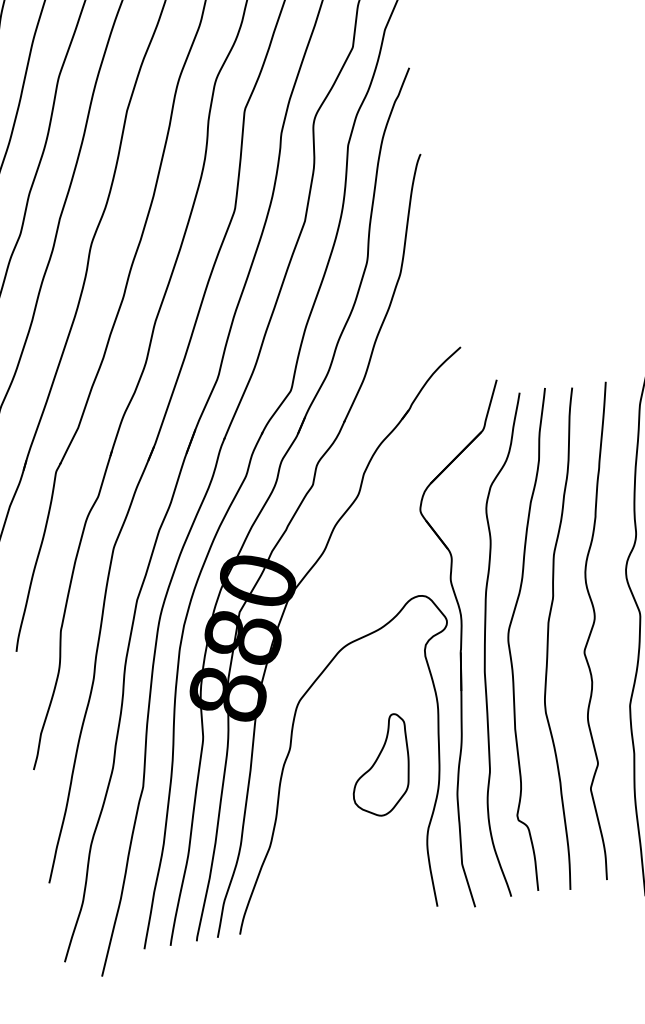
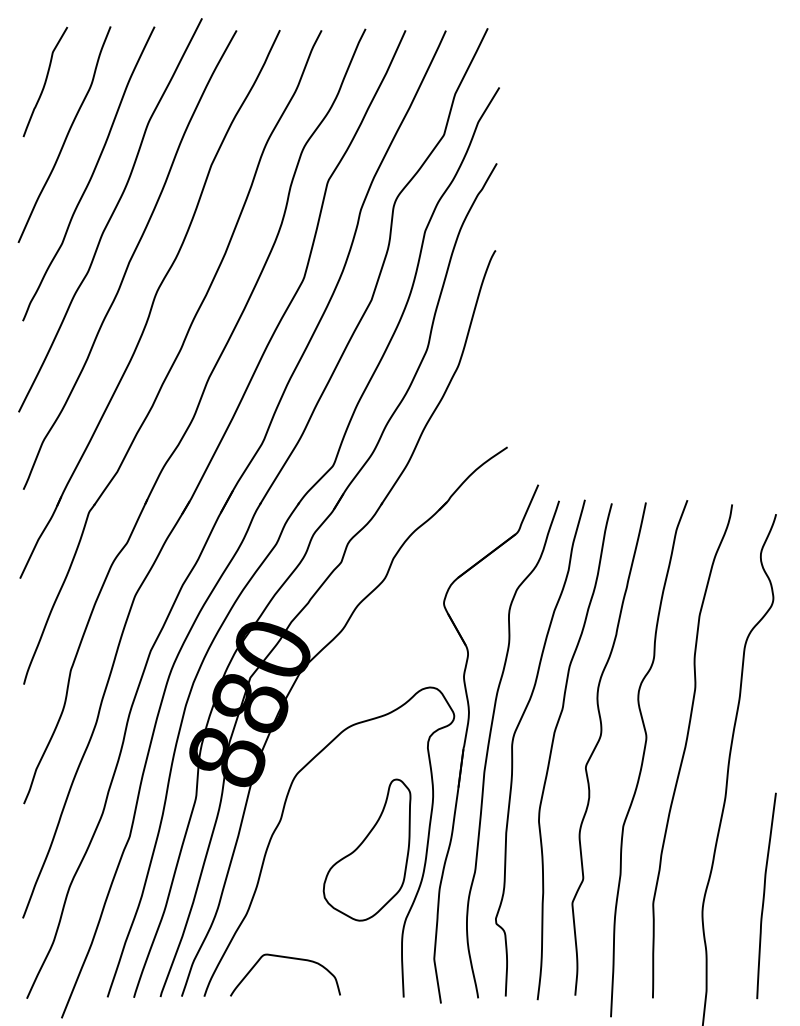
part: (379, 765) -> (366, 849), size x1.43
curve: (314, 885) -> (285, 958), added

